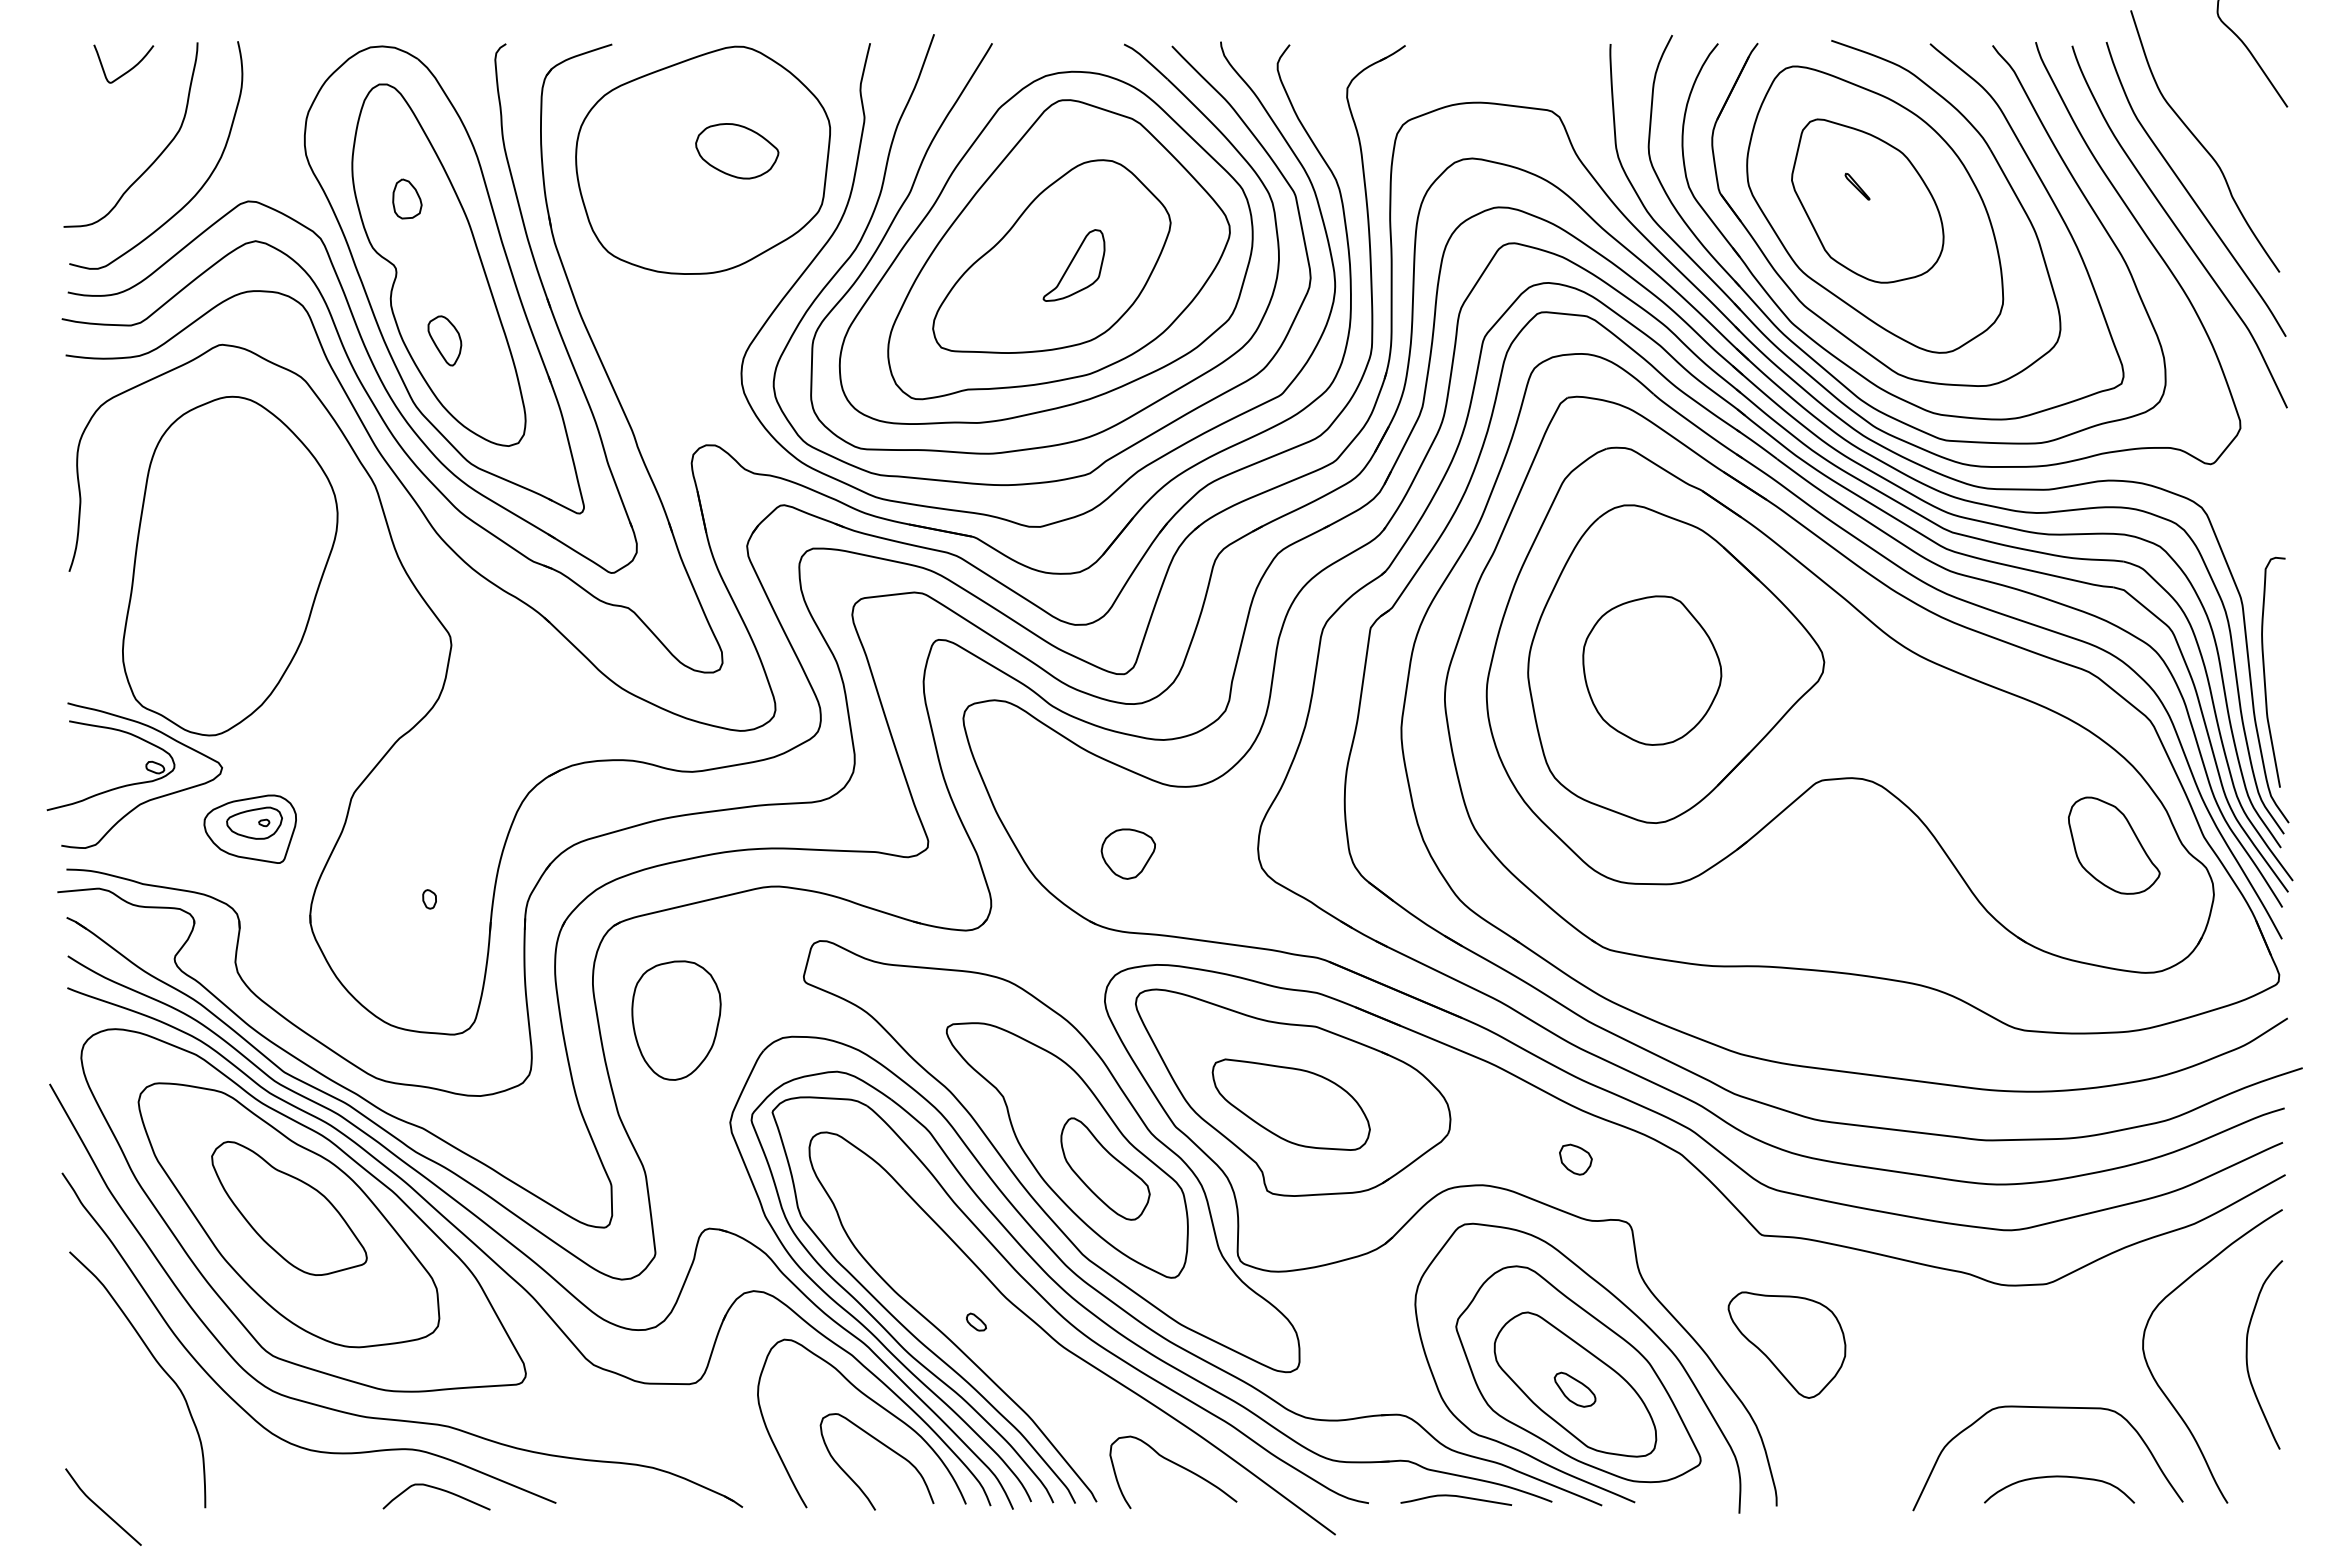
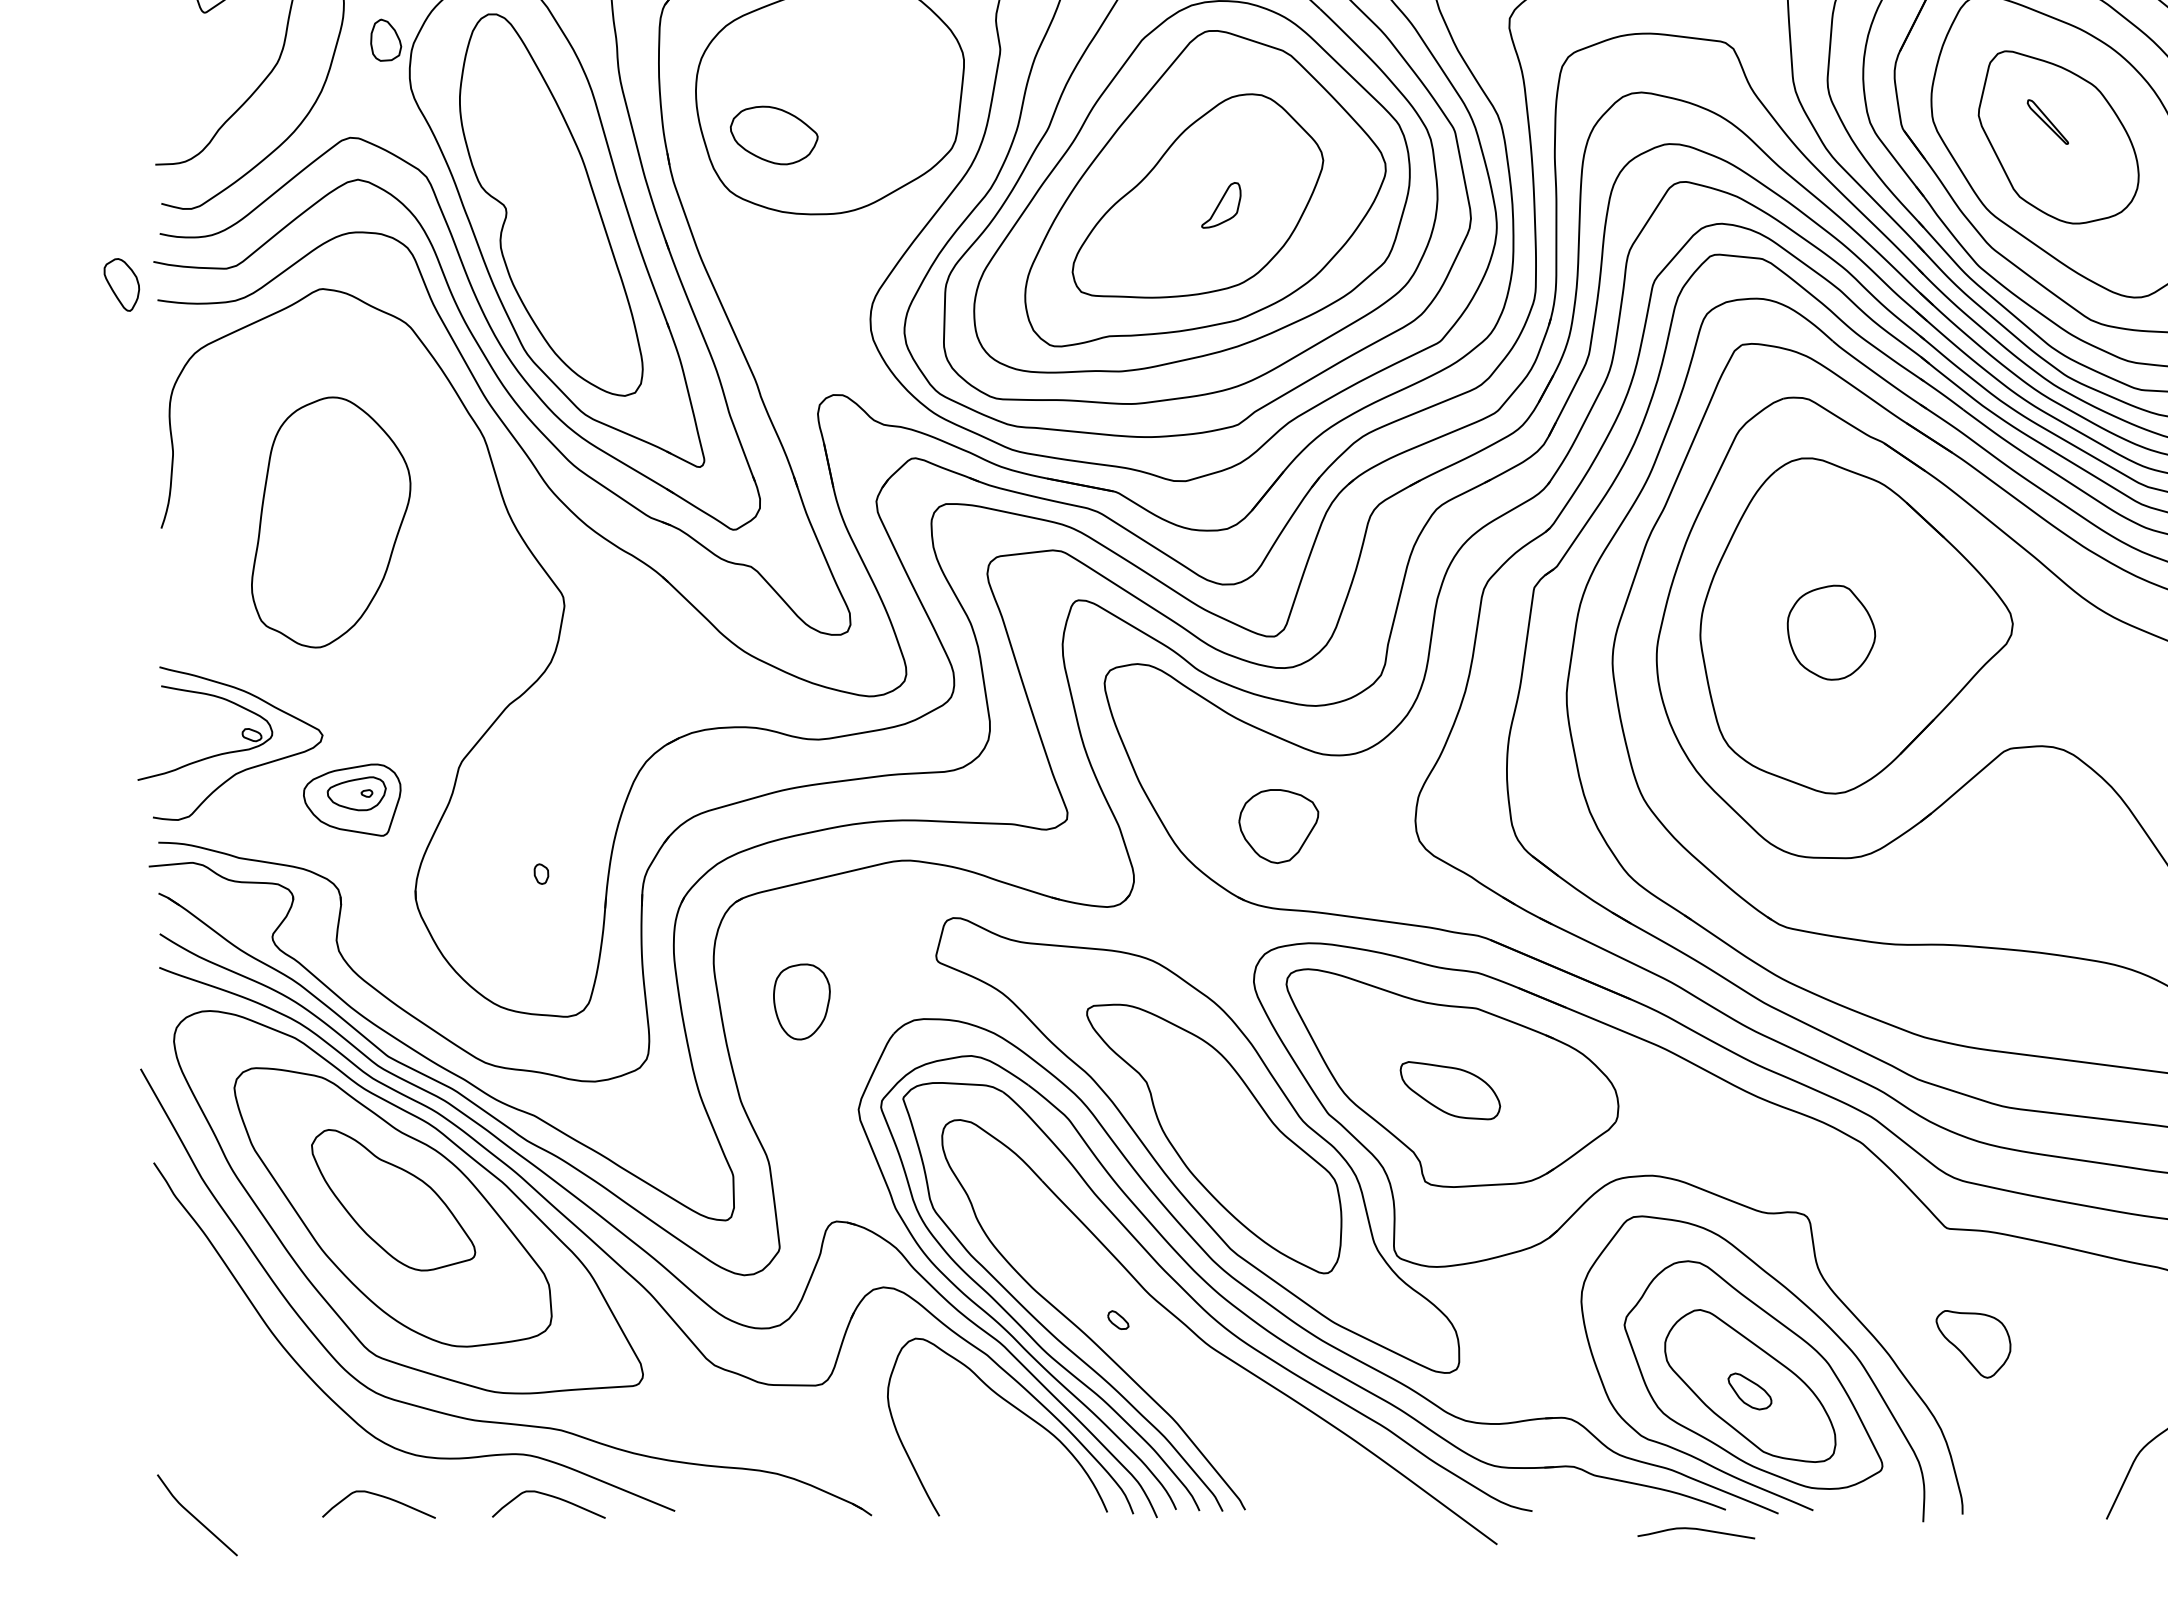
part: (737, 151) -> (774, 135), moved
part: (1857, 186) -> (2047, 122), size x1.6
part: (407, 198) -> (386, 39), moved
part: (1073, 265) -> (1220, 205), size x0.6
part: (444, 340) -> (121, 284), moved
part: (230, 565) -> (331, 521), size x0.7
part: (1652, 670) -> (1831, 632), size x0.6
part: (1127, 853) -> (1277, 825), size x1.4
part: (676, 1020) -> (801, 1001), size x0.6
part: (1290, 1104) -> (1449, 1090), size x0.6
part: (1575, 1159) -> (1750, 1148), removed
part: (1105, 1168) -> (1254, 1158), removed
part: (1786, 1344) -> (1972, 1343), size x0.6
curve: (158, 1365) -> (255, 1365), removed
curve: (884, 1446) -> (1021, 1451), removed
part: (1176, 1465) -> (1329, 1471), removed
curve: (275, 1489) -> (378, 1496), added
curve: (1457, 1497) -> (1697, 1530), moved

